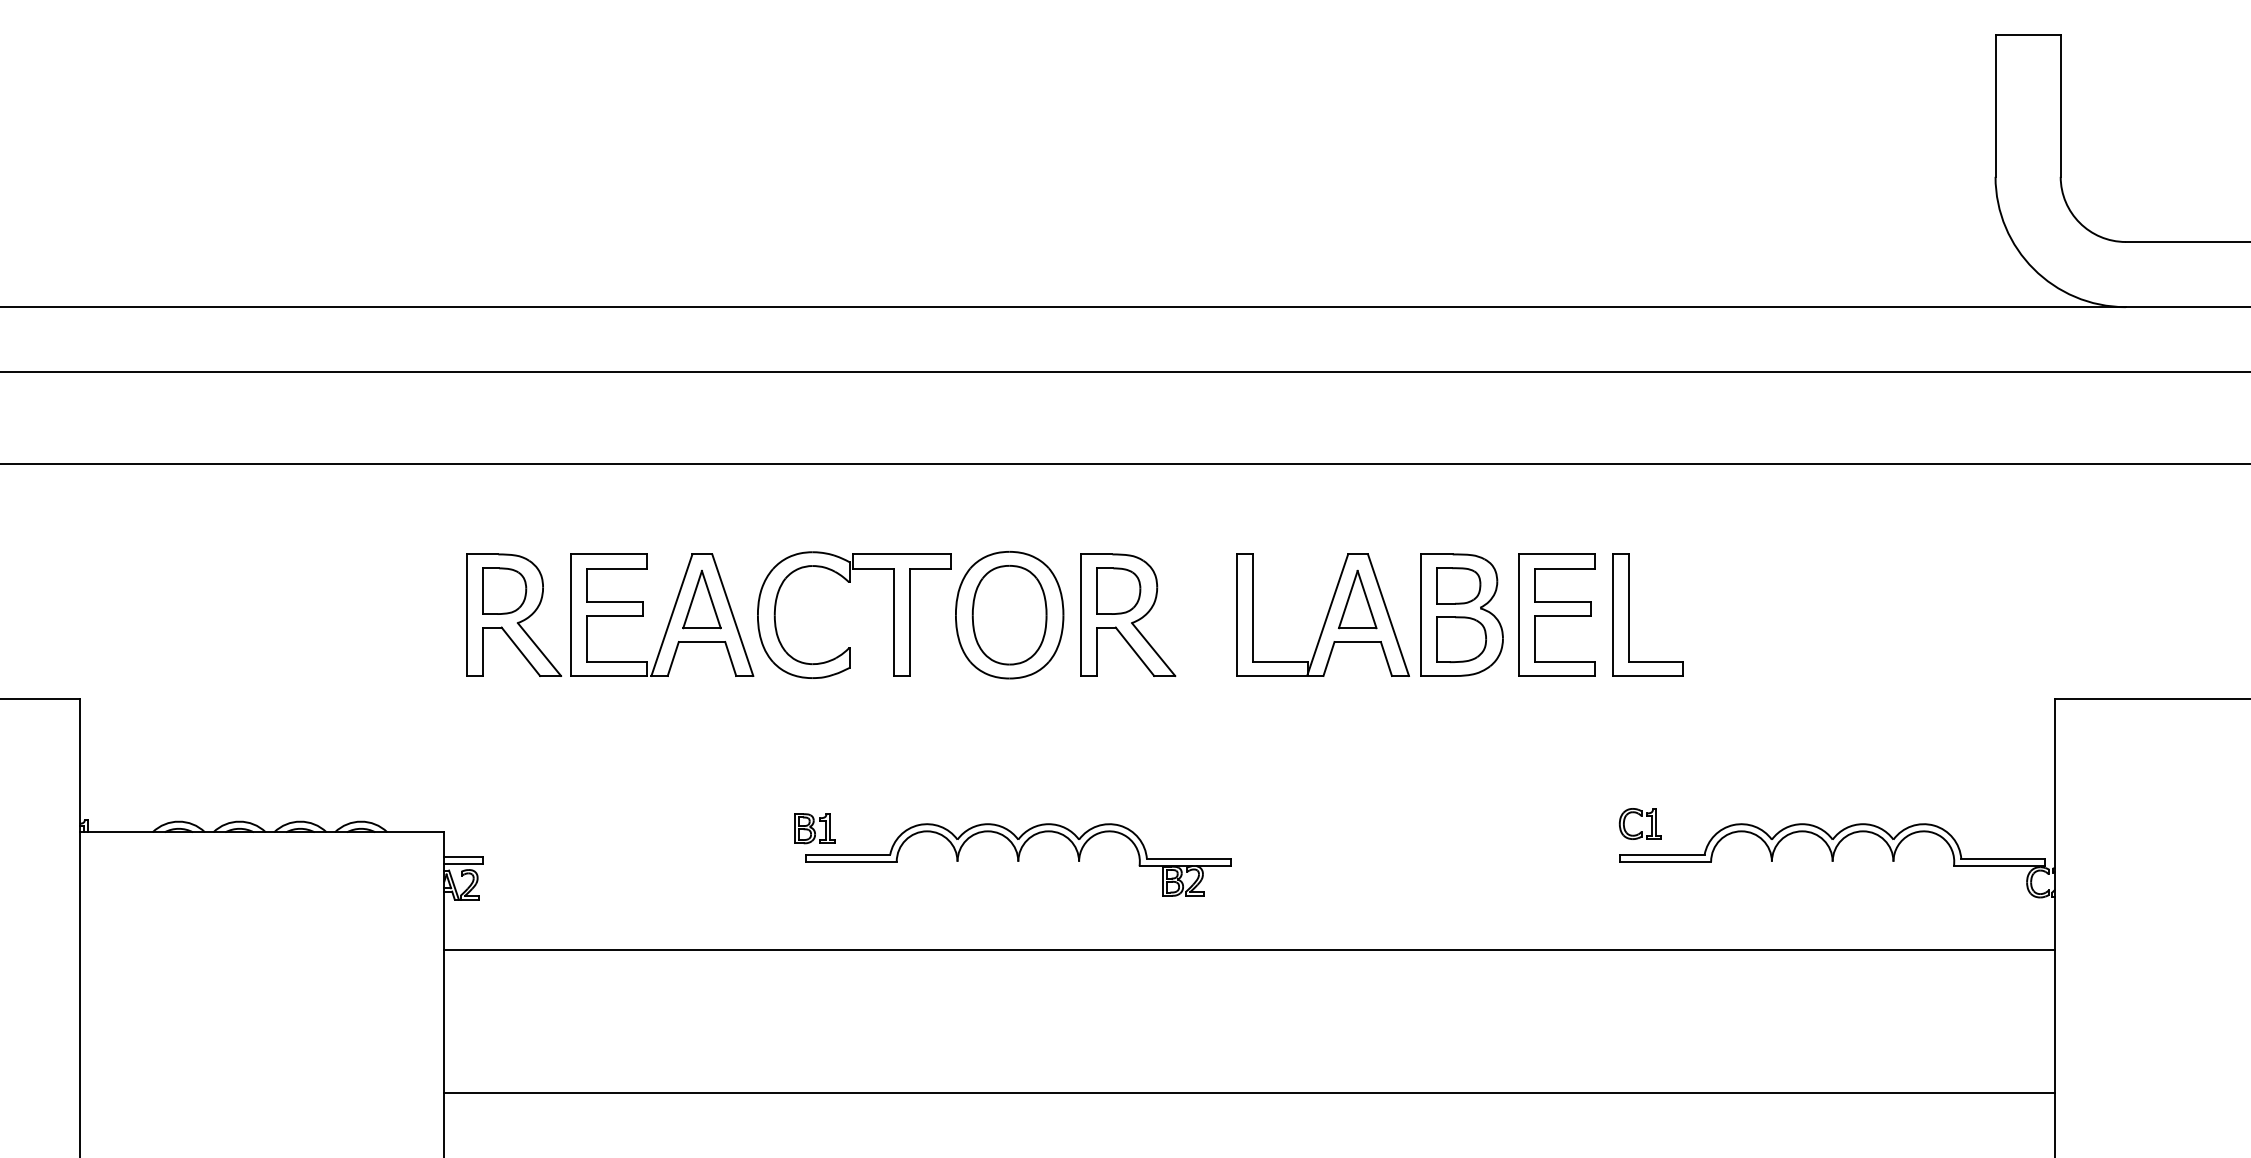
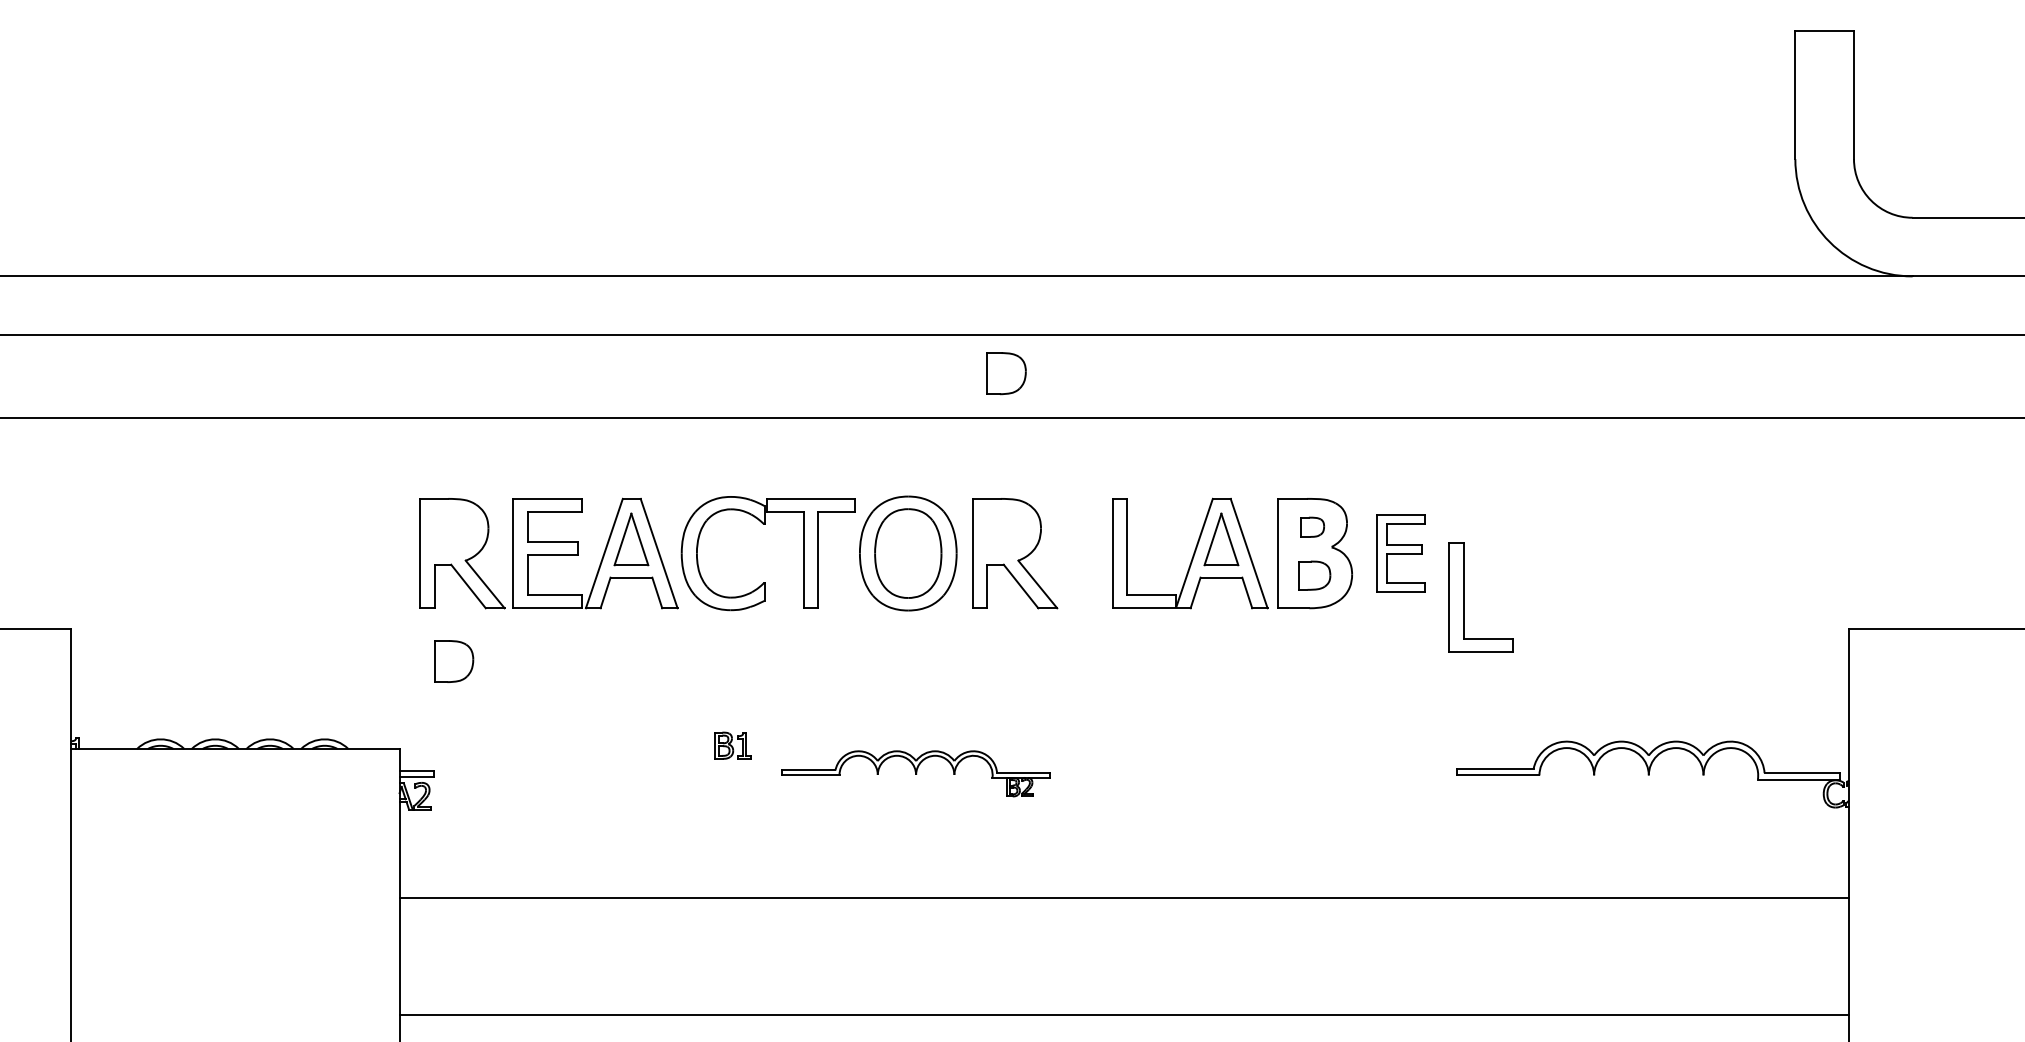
part: (1458, 585) -> (1312, 526), size x0.6
part: (504, 590) -> (453, 660), moved
part: (1118, 590) -> (1006, 372), moved
part: (1556, 614) -> (1400, 552), size x0.7
part: (1629, 614) -> (1464, 597), moved
part: (1461, 639) -> (1314, 575), size x0.7
part: (1640, 816) -> (1475, 734), removed
part: (1018, 859) -> (916, 773), size x0.7
line: (1249, 950) -> (1124, 898), moved
line: (1249, 1092) -> (1124, 1014), moved

